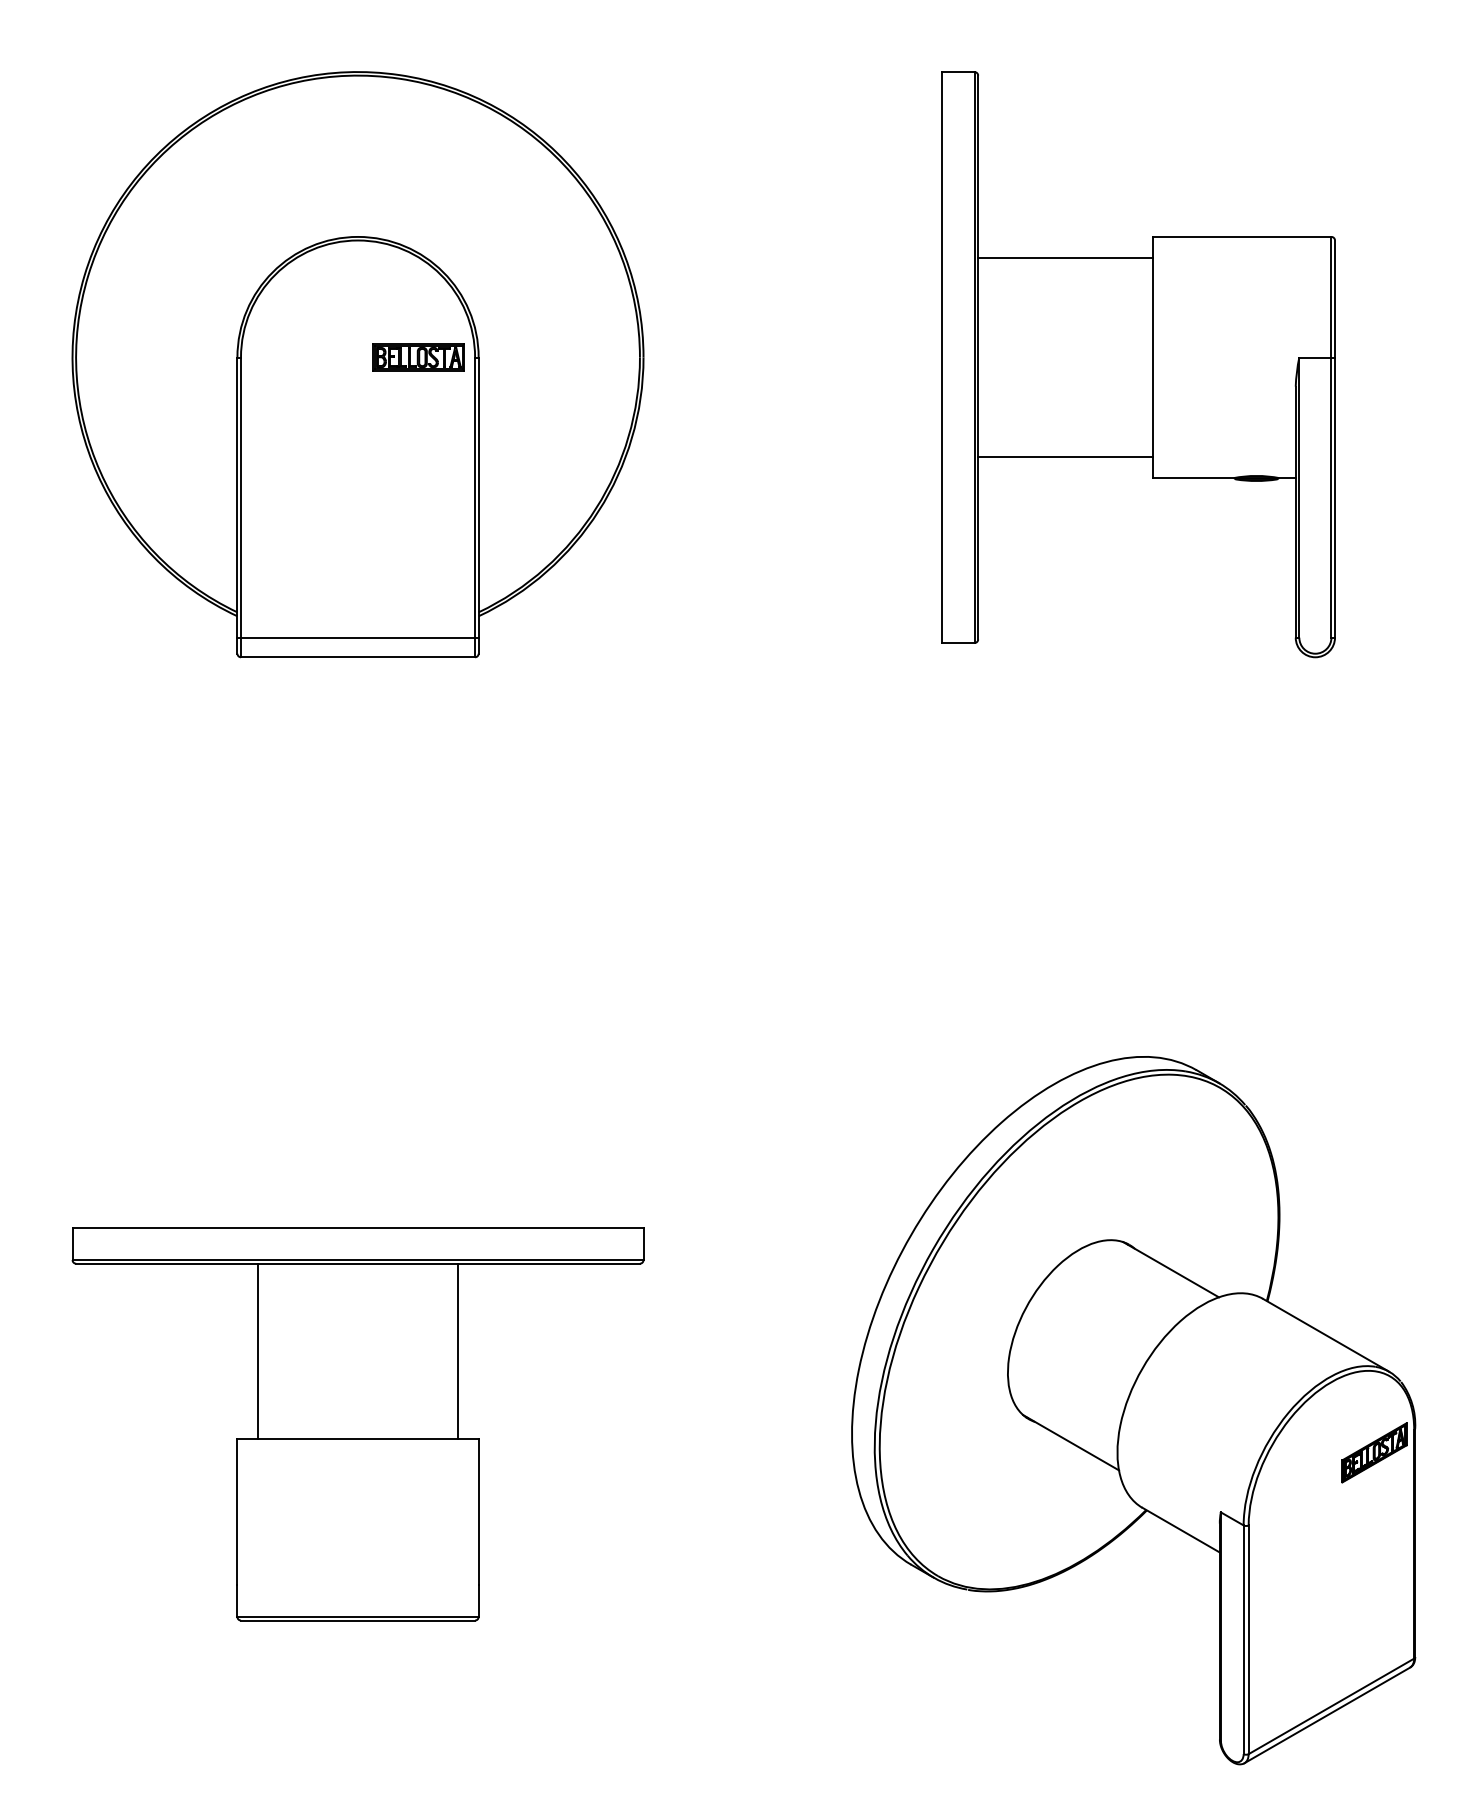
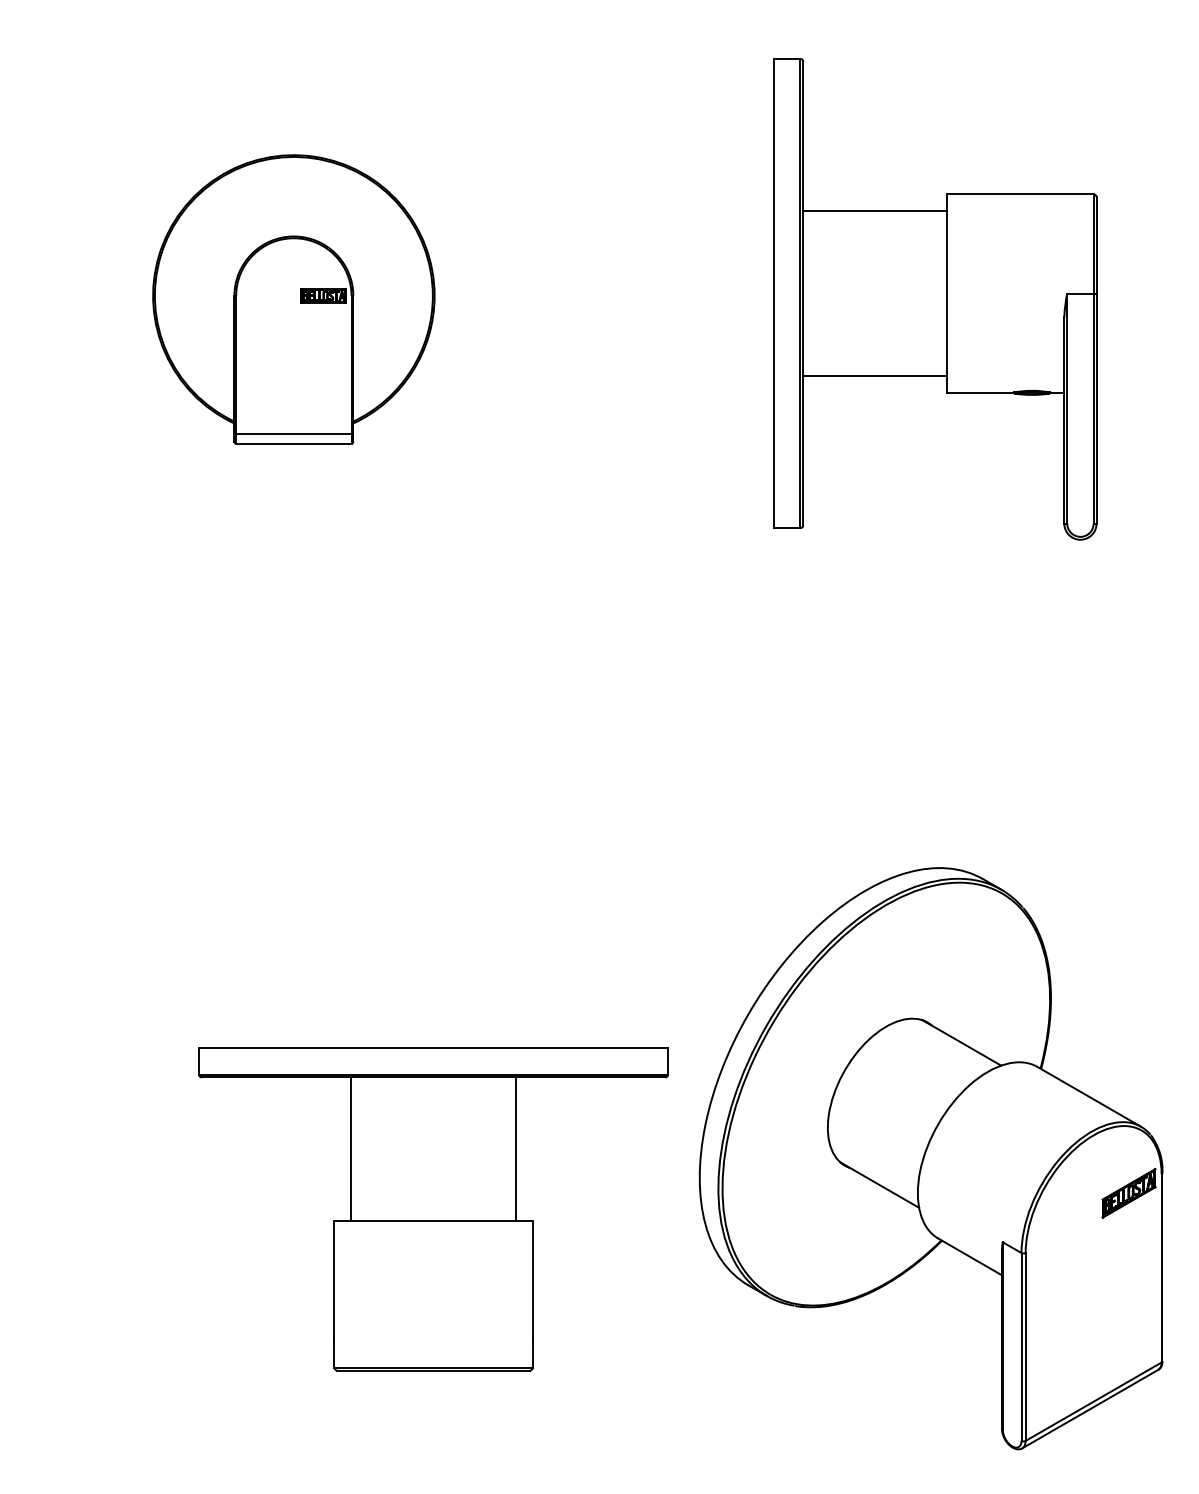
part: (357, 364) -> (293, 299), size x0.6
part: (357, 1424) -> (433, 1209), moved

